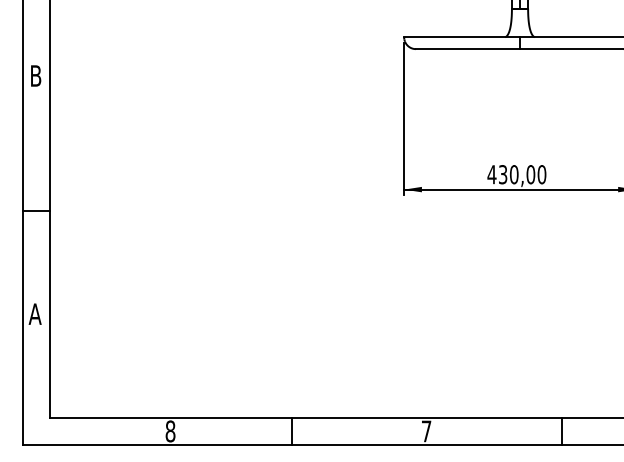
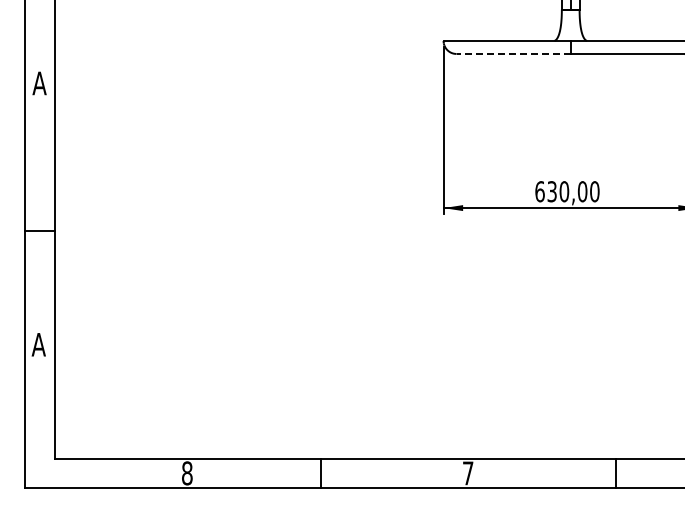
line: (467, 48) -> (513, 53), solid -> dashed
text: (35, 76) -> (39, 83), B -> A
text: (491, 174) -> (539, 191), 430,00 -> 630,00

